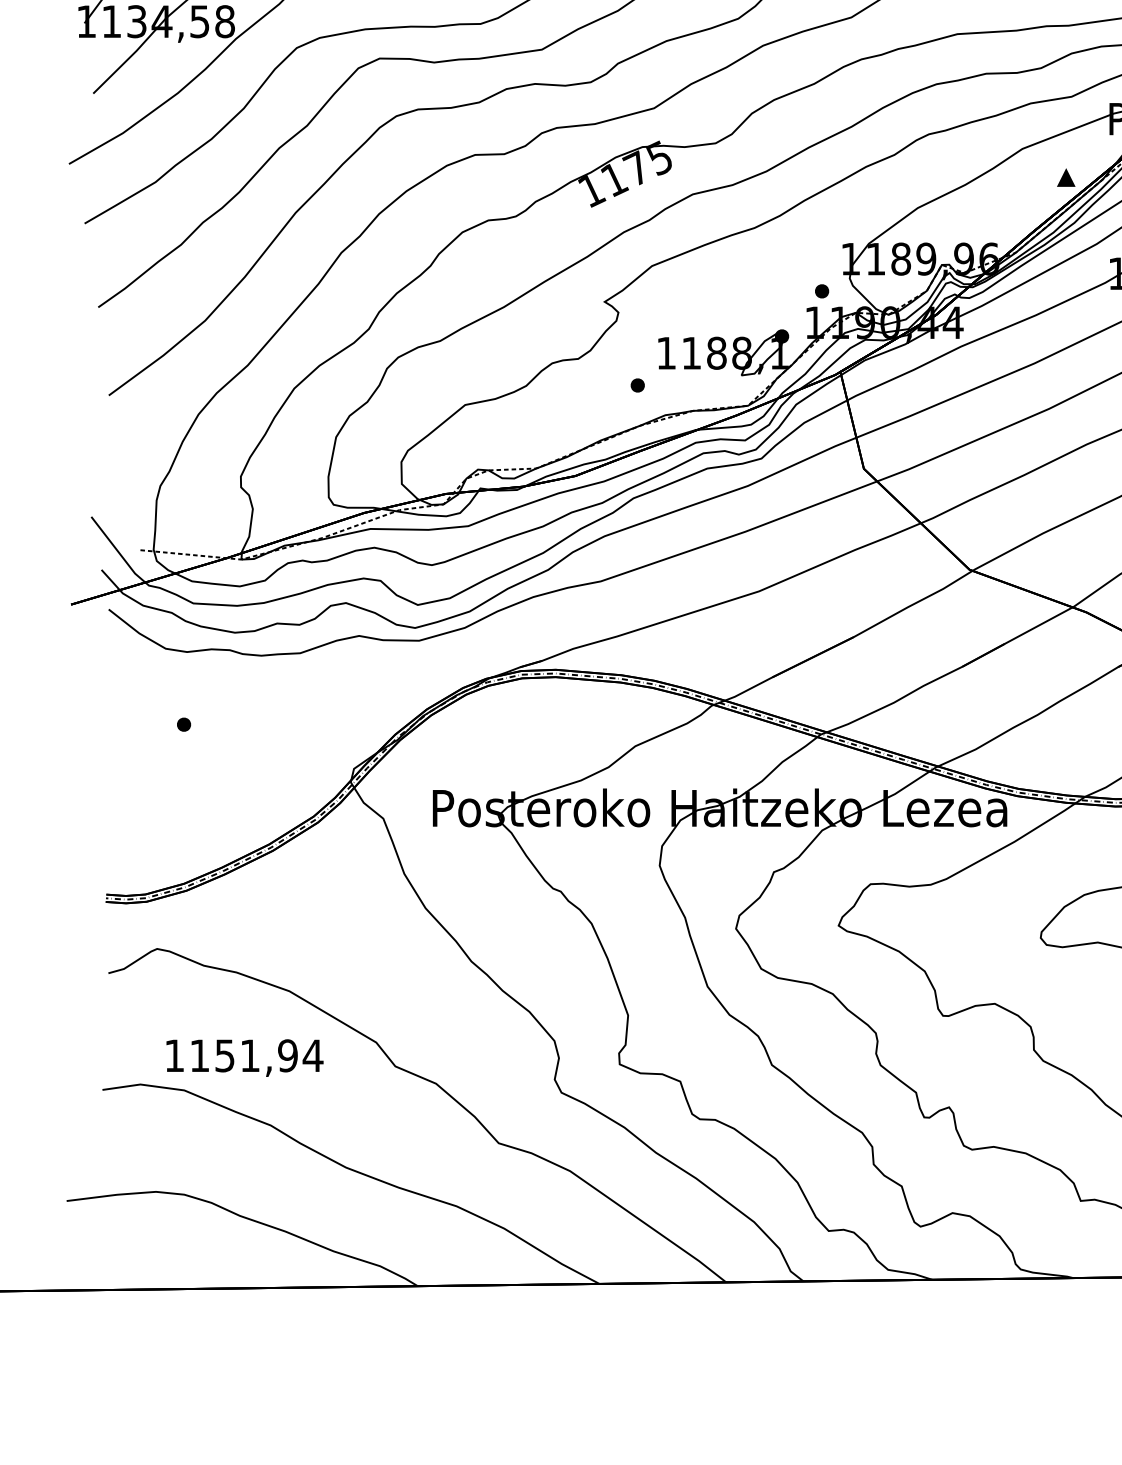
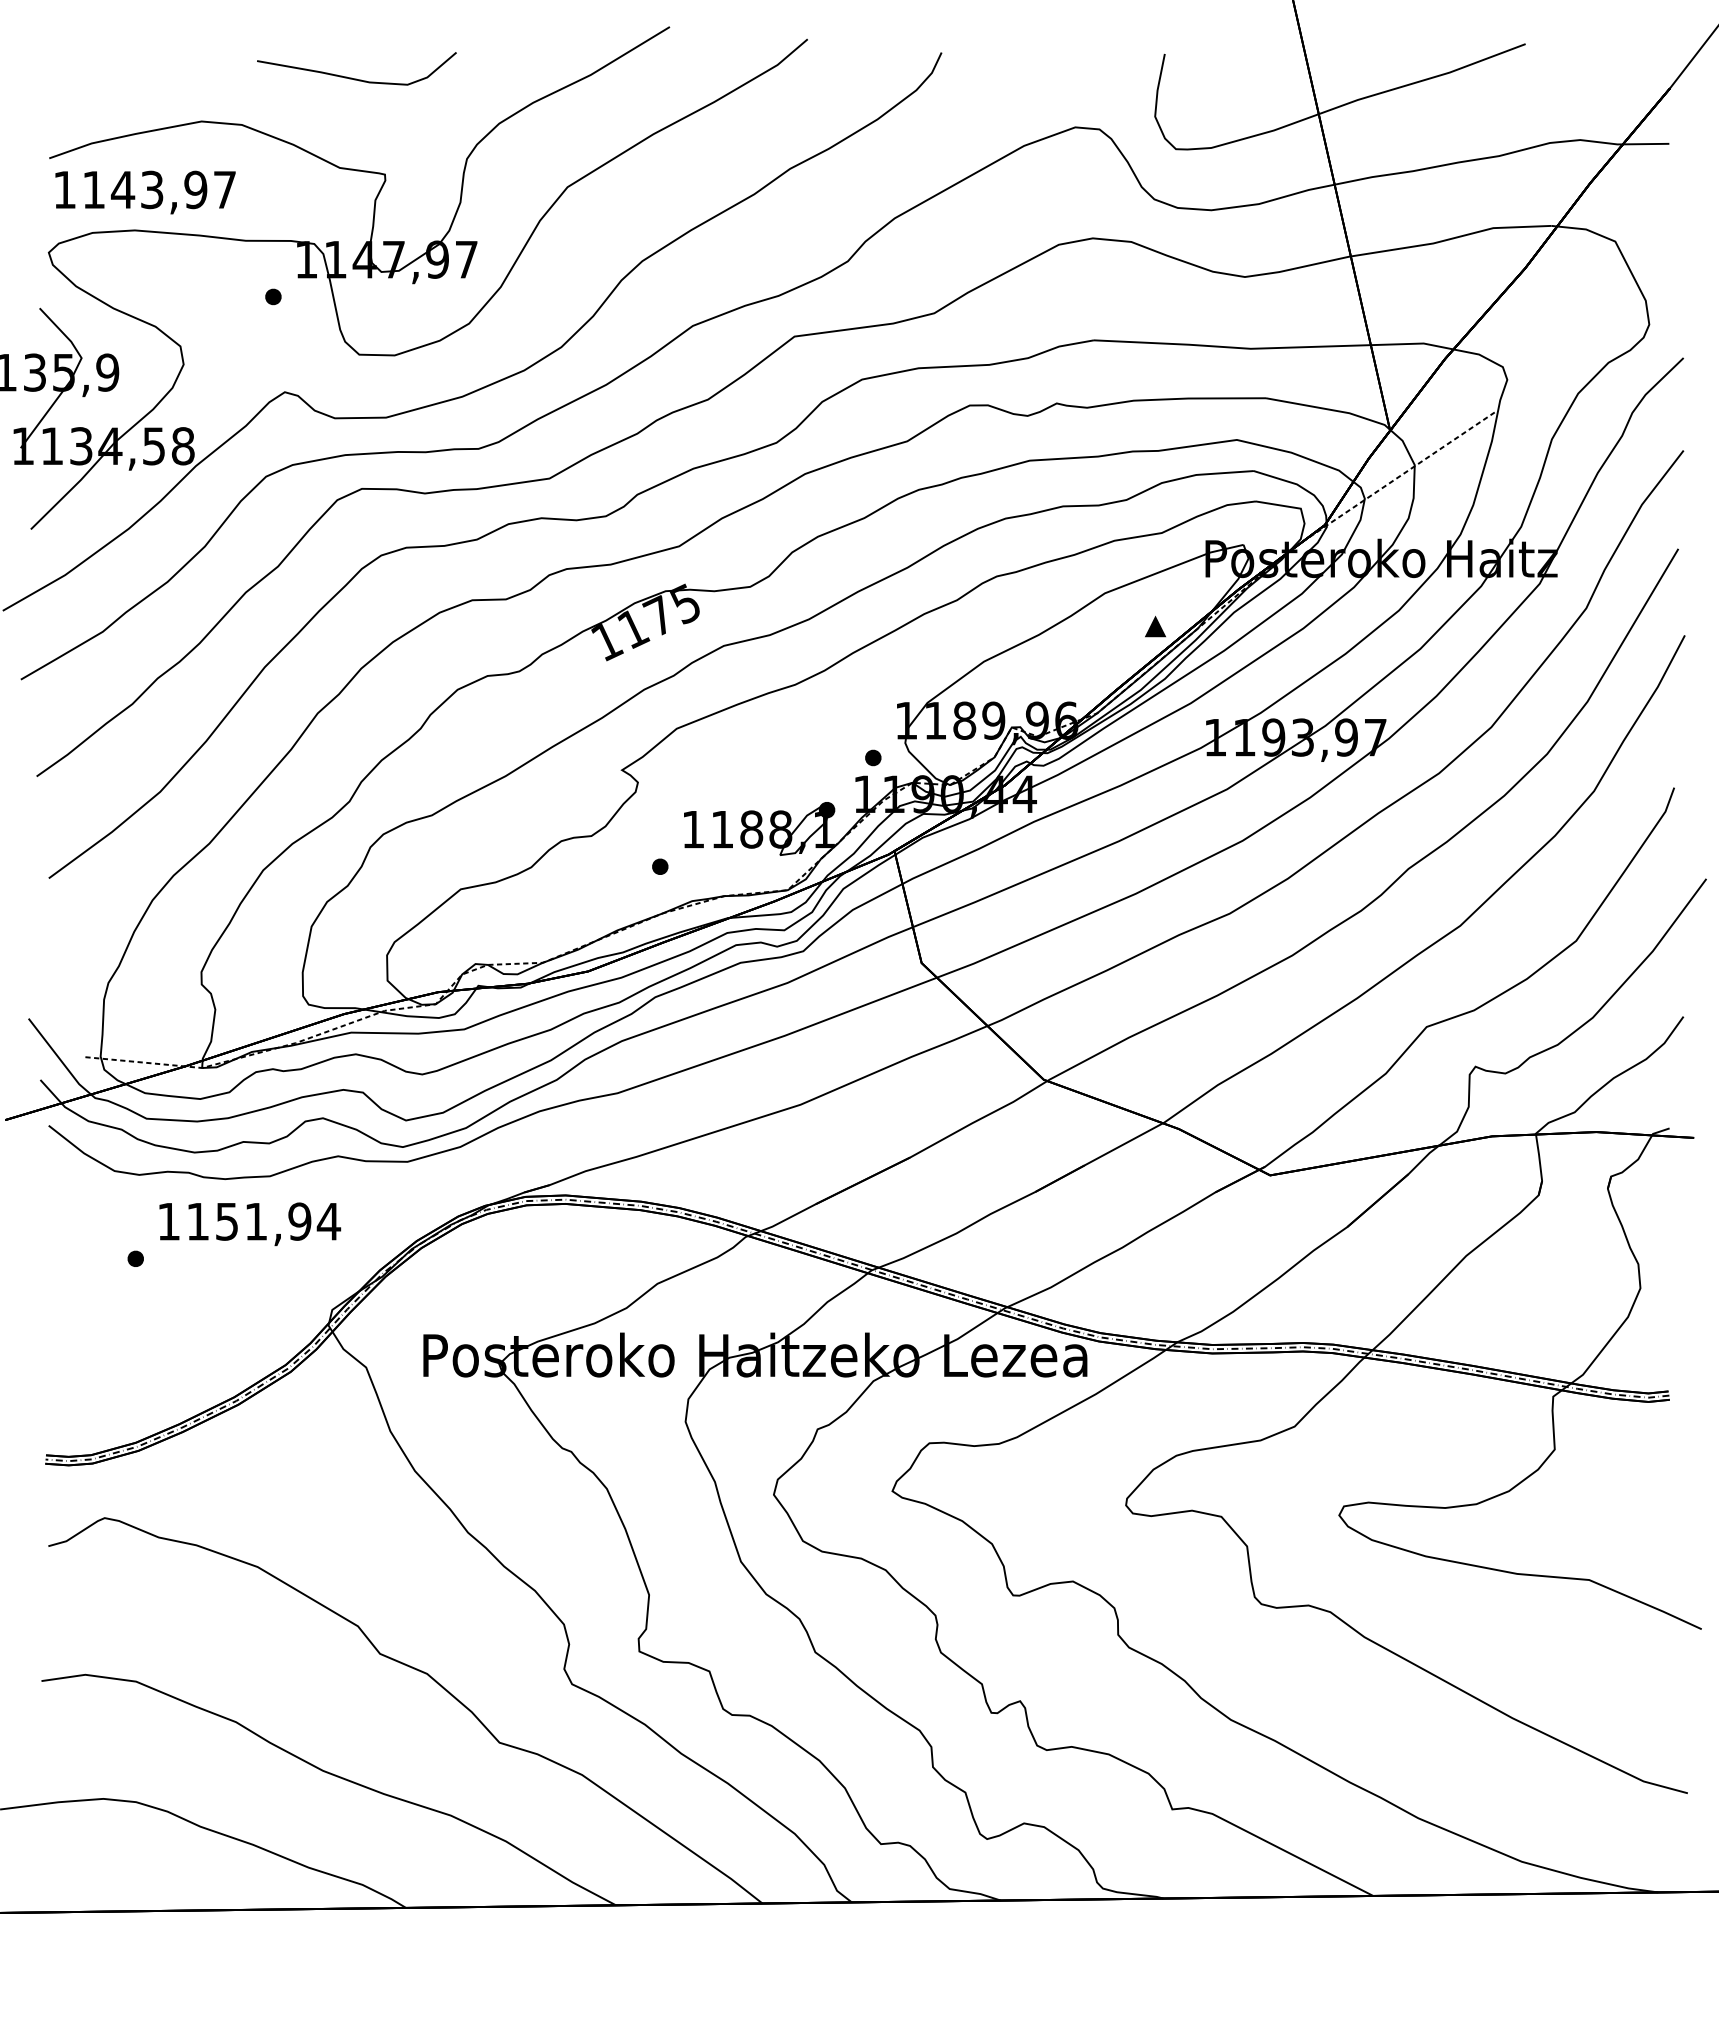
text: (245, 1058) -> (250, 1224), moved

